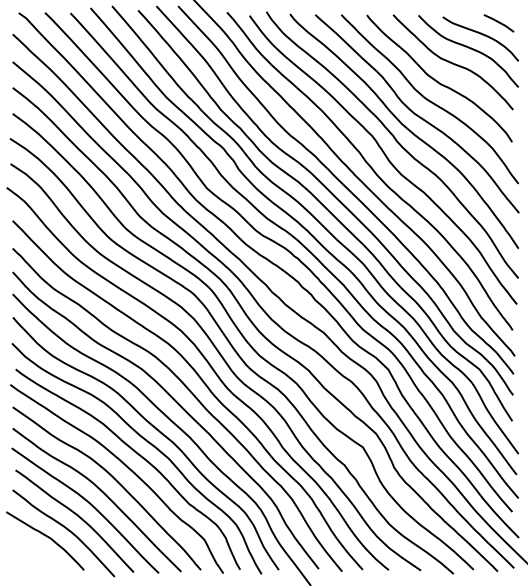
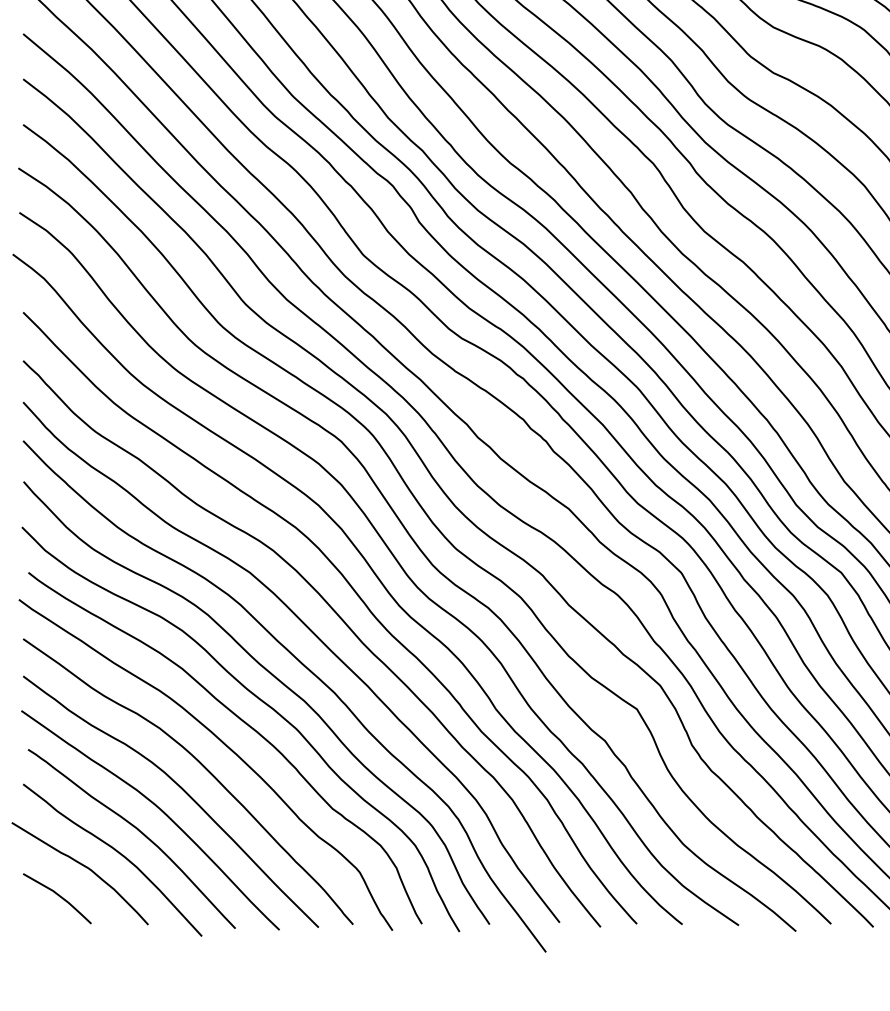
line: (31, 553) -> (56, 895), added

